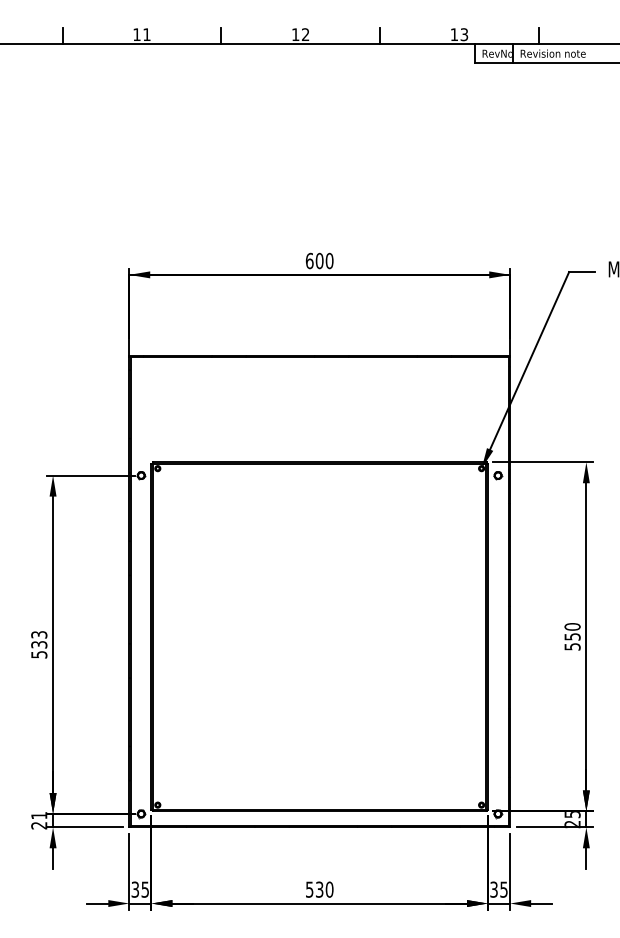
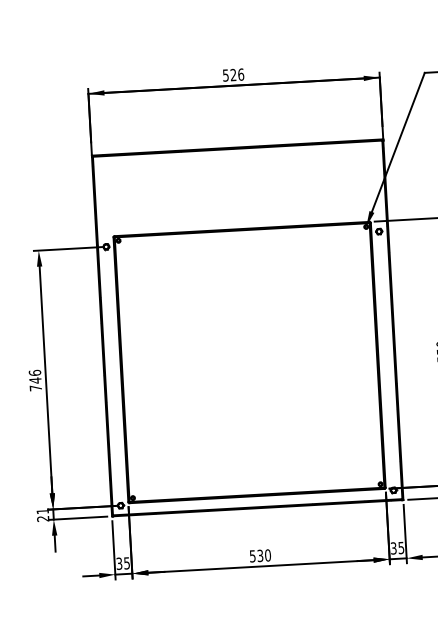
text: (319, 260) -> (233, 74), 600 -> 526
text: (39, 644) -> (35, 380), 533 -> 746

